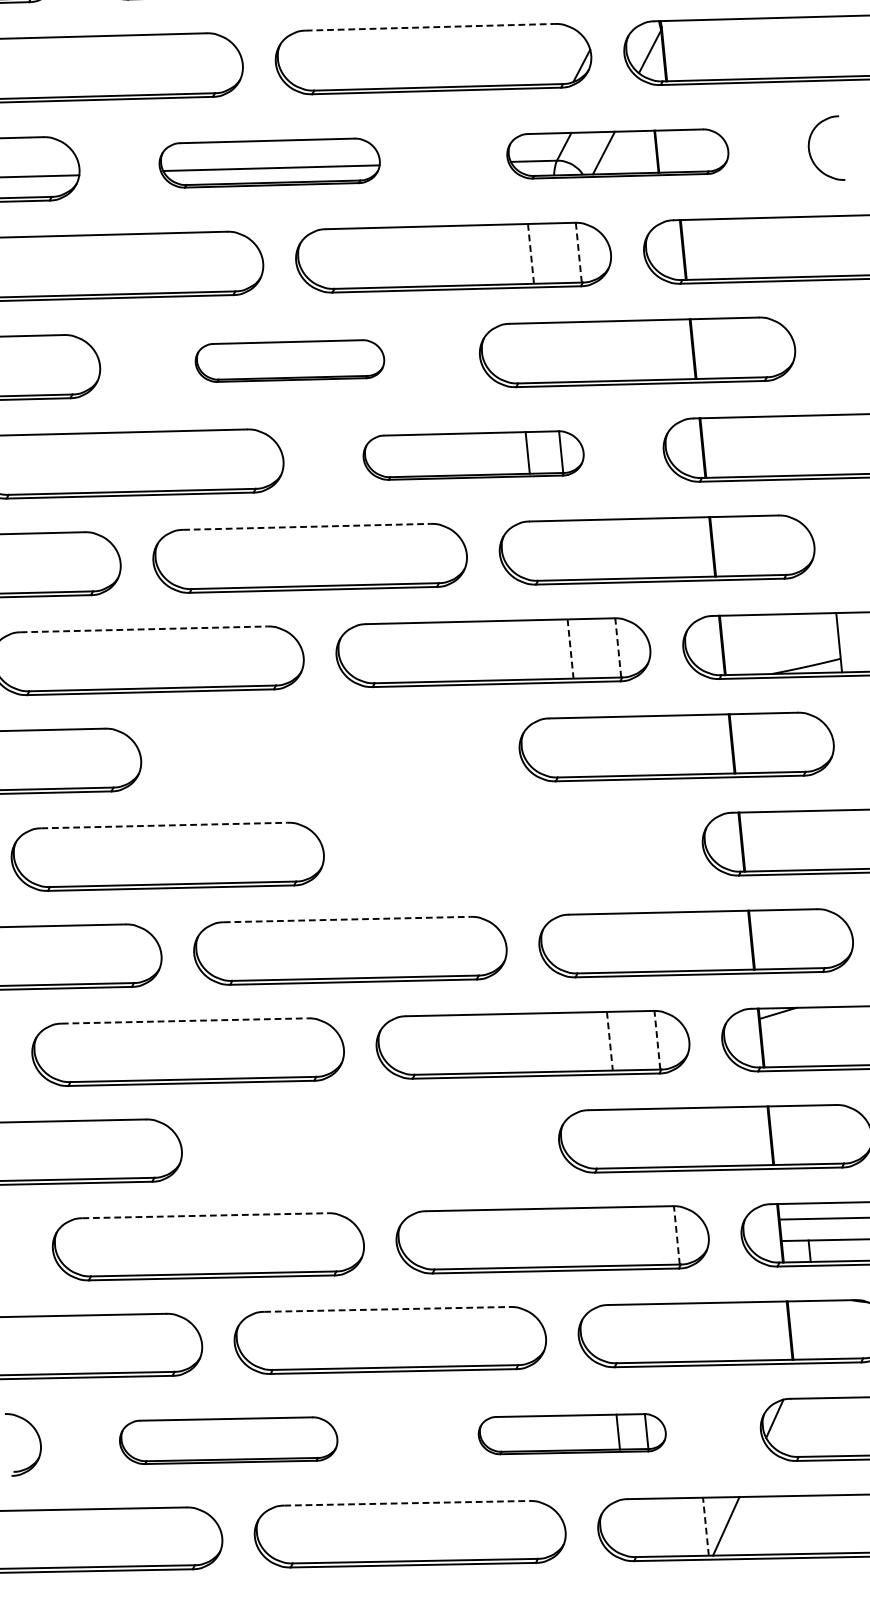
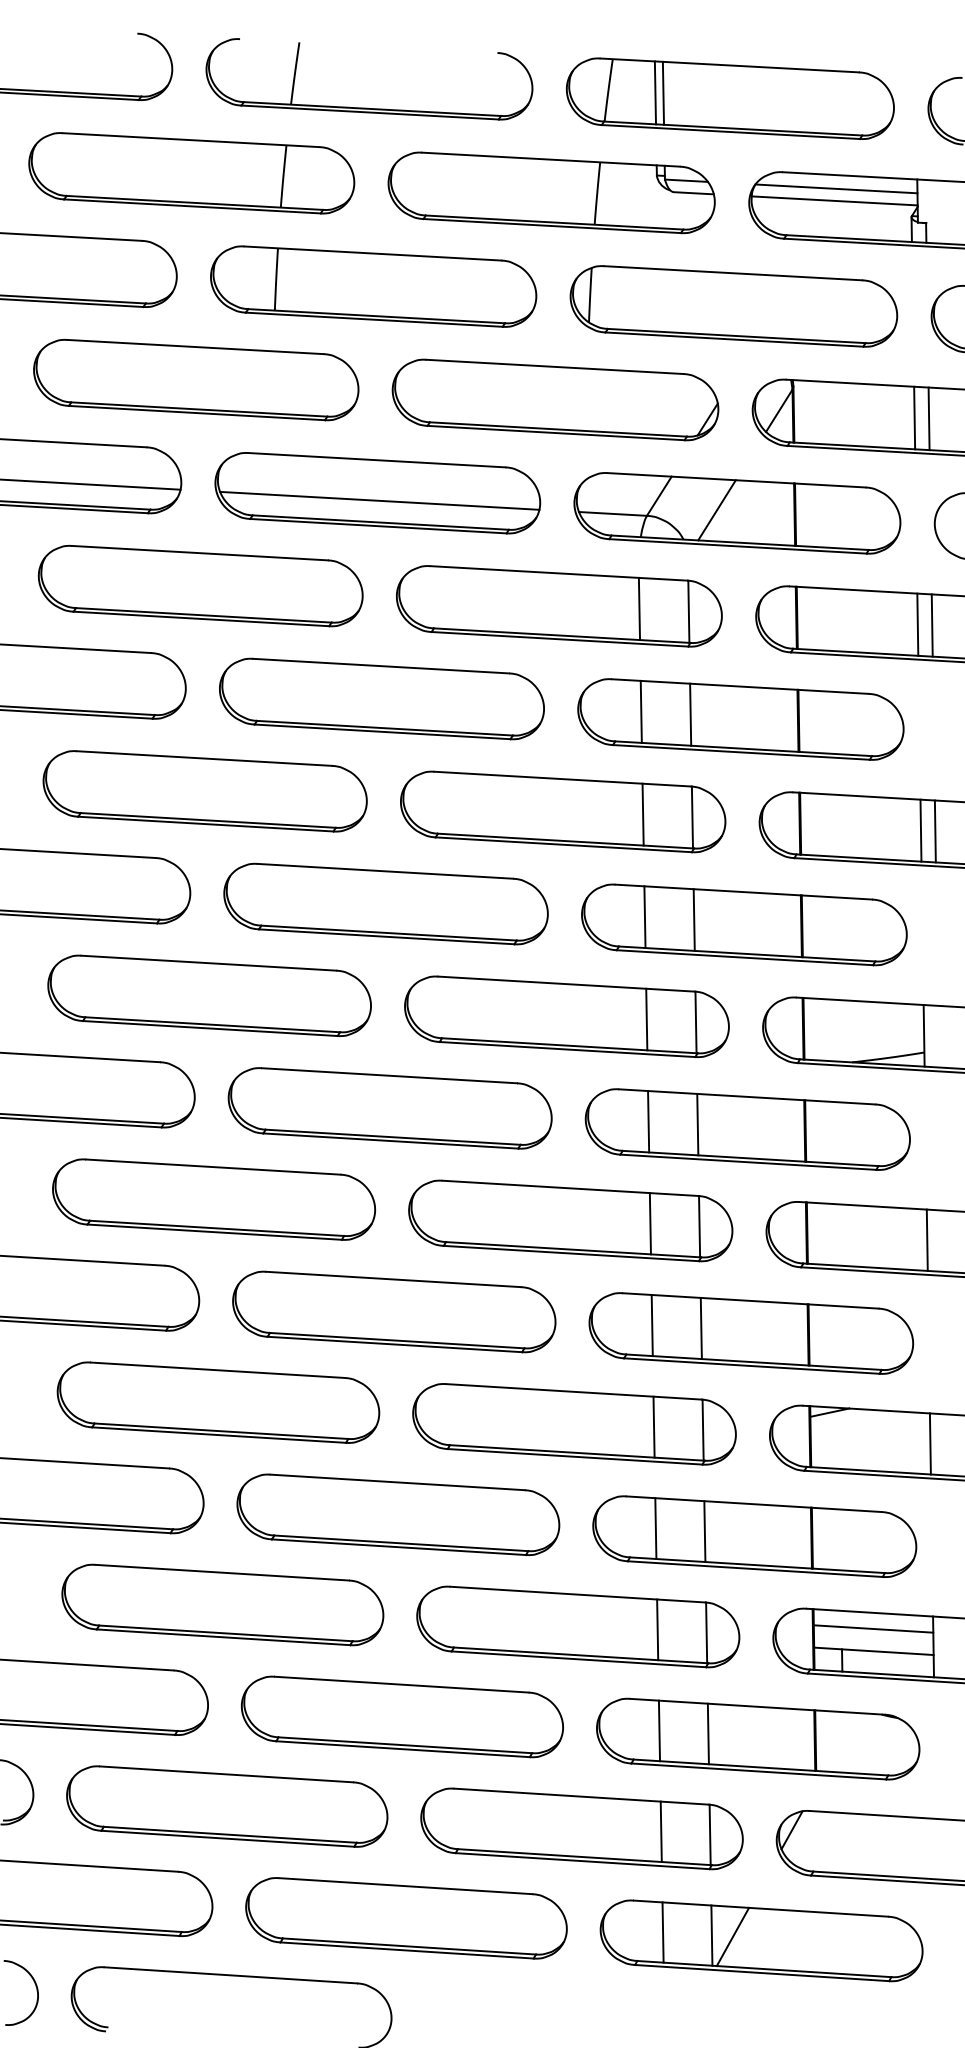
line: (429, 26) -> (554, 366), dashed -> solid
line: (780, 47) -> (914, 417), added
line: (794, 47) -> (928, 418), added
part: (617, 154) -> (737, 513), size x1.43
part: (269, 163) -> (377, 493), size x1.43
line: (800, 246) -> (917, 624), added
line: (813, 246) -> (931, 625), added
line: (578, 252) -> (688, 611), dashed -> solid
line: (531, 254) -> (639, 609), dashed -> solid
line: (588, 351) -> (690, 714), added
line: (540, 352) -> (640, 711), added
part: (289, 360) -> (381, 698), size x1.67
line: (832, 444) -> (934, 831), added
line: (819, 445) -> (920, 830), added
part: (473, 455) -> (563, 811), size x1.43
line: (307, 527) -> (385, 871), dashed -> solid
line: (607, 548) -> (693, 919), added
line: (560, 550) -> (644, 917), added
line: (143, 629) -> (208, 963), dashed -> solid
line: (618, 647) -> (696, 1022), dashed -> solid
line: (570, 648) -> (646, 1019), dashed -> solid
line: (627, 746) -> (697, 1124), added
line: (580, 747) -> (648, 1121), added
part: (329, 755) -> (389, 1108), added
line: (164, 825) -> (213, 1167), dashed -> solid
line: (857, 838) -> (926, 1239), added
part: (512, 848) -> (570, 1220), added
line: (347, 919) -> (393, 1279), dashed -> solid
line: (646, 942) -> (700, 1328), added
line: (599, 943) -> (651, 1325), added
line: (185, 1021) -> (218, 1370), dashed -> solid
line: (657, 1039) -> (703, 1429), dashed -> solid
line: (610, 1041) -> (654, 1427), dashed -> solid
line: (666, 1137) -> (704, 1531), added
line: (619, 1138) -> (655, 1528), added
part: (370, 1145) -> (398, 1514), added
line: (205, 1215) -> (222, 1572), dashed -> solid
line: (629, 1235) -> (657, 1629), added
line: (676, 1235) -> (706, 1632), dashed -> solid
line: (387, 1309) -> (402, 1684), dashed -> solid
line: (685, 1332) -> (707, 1733), added
line: (639, 1333) -> (659, 1730), added
part: (571, 1433) -> (581, 1828), size x1.67
part: (228, 1440) -> (227, 1806), size x1.43
line: (406, 1503) -> (405, 1886), dashed -> solid
line: (705, 1526) -> (711, 1935), dashed -> solid
line: (658, 1527) -> (662, 1932), added

